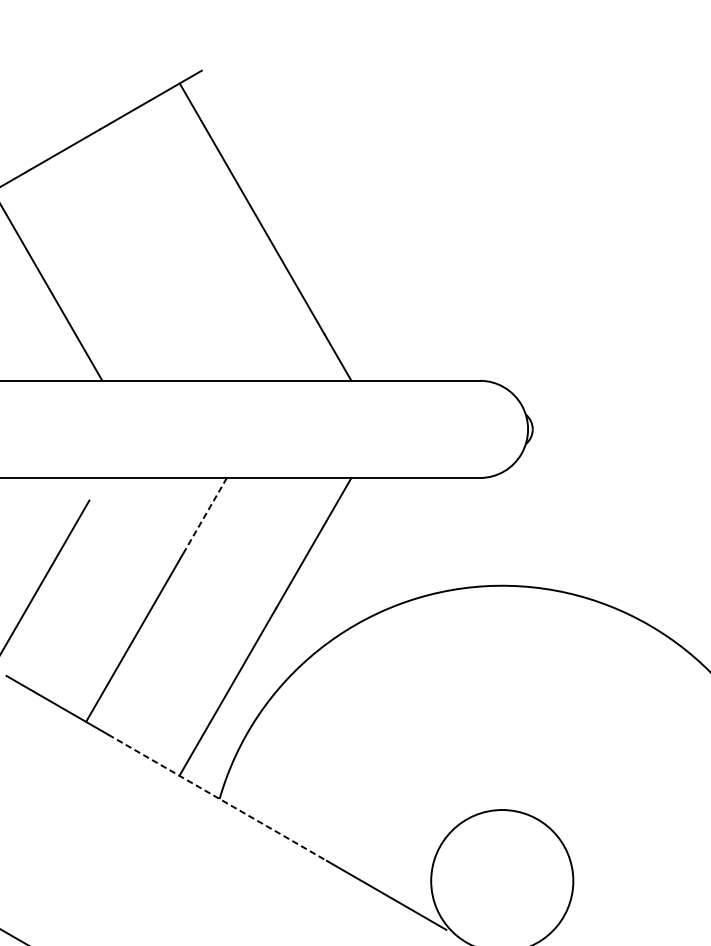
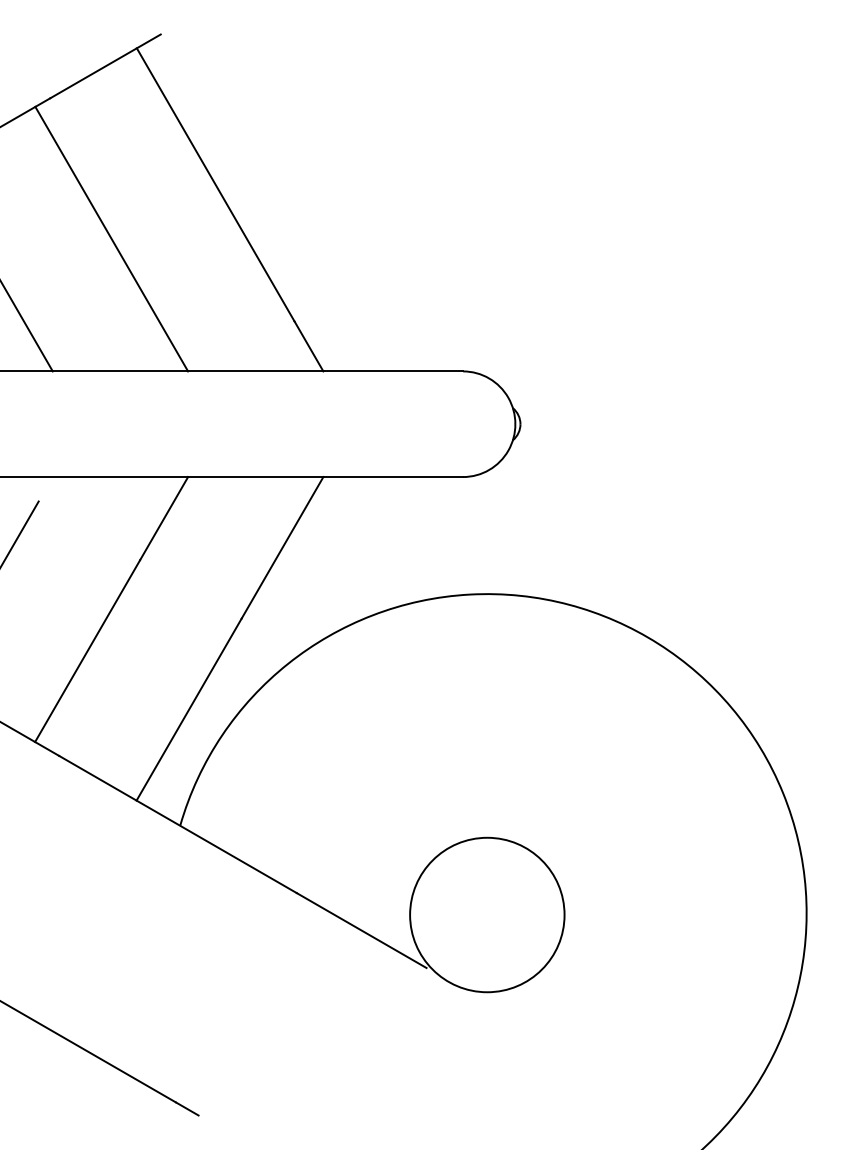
line: (156, 258) -> (111, 238), added
line: (205, 516) -> (164, 518), dashed -> solid
line: (218, 797) -> (178, 824), dashed -> solid

